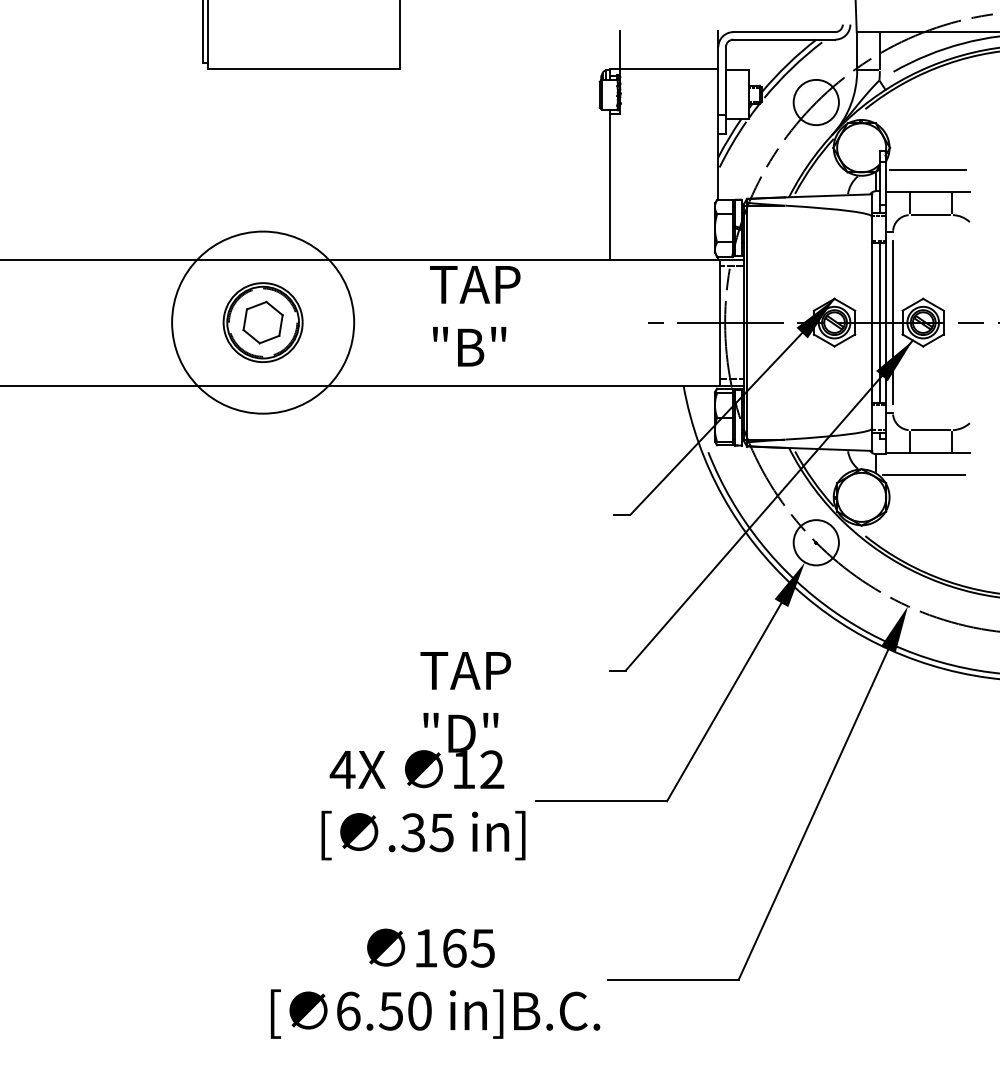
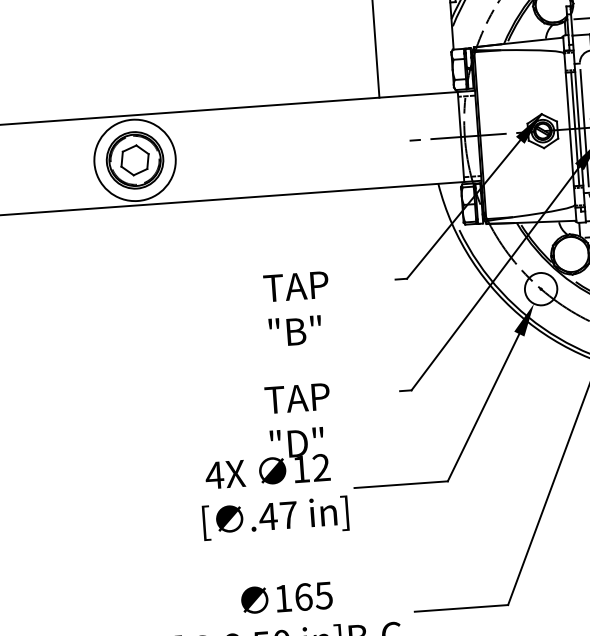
text: (475, 316) -> (298, 309), moved
circle: (263, 322) -> (135, 160), size x0.62
text: (426, 832) -> (277, 515), .35 -> .47

